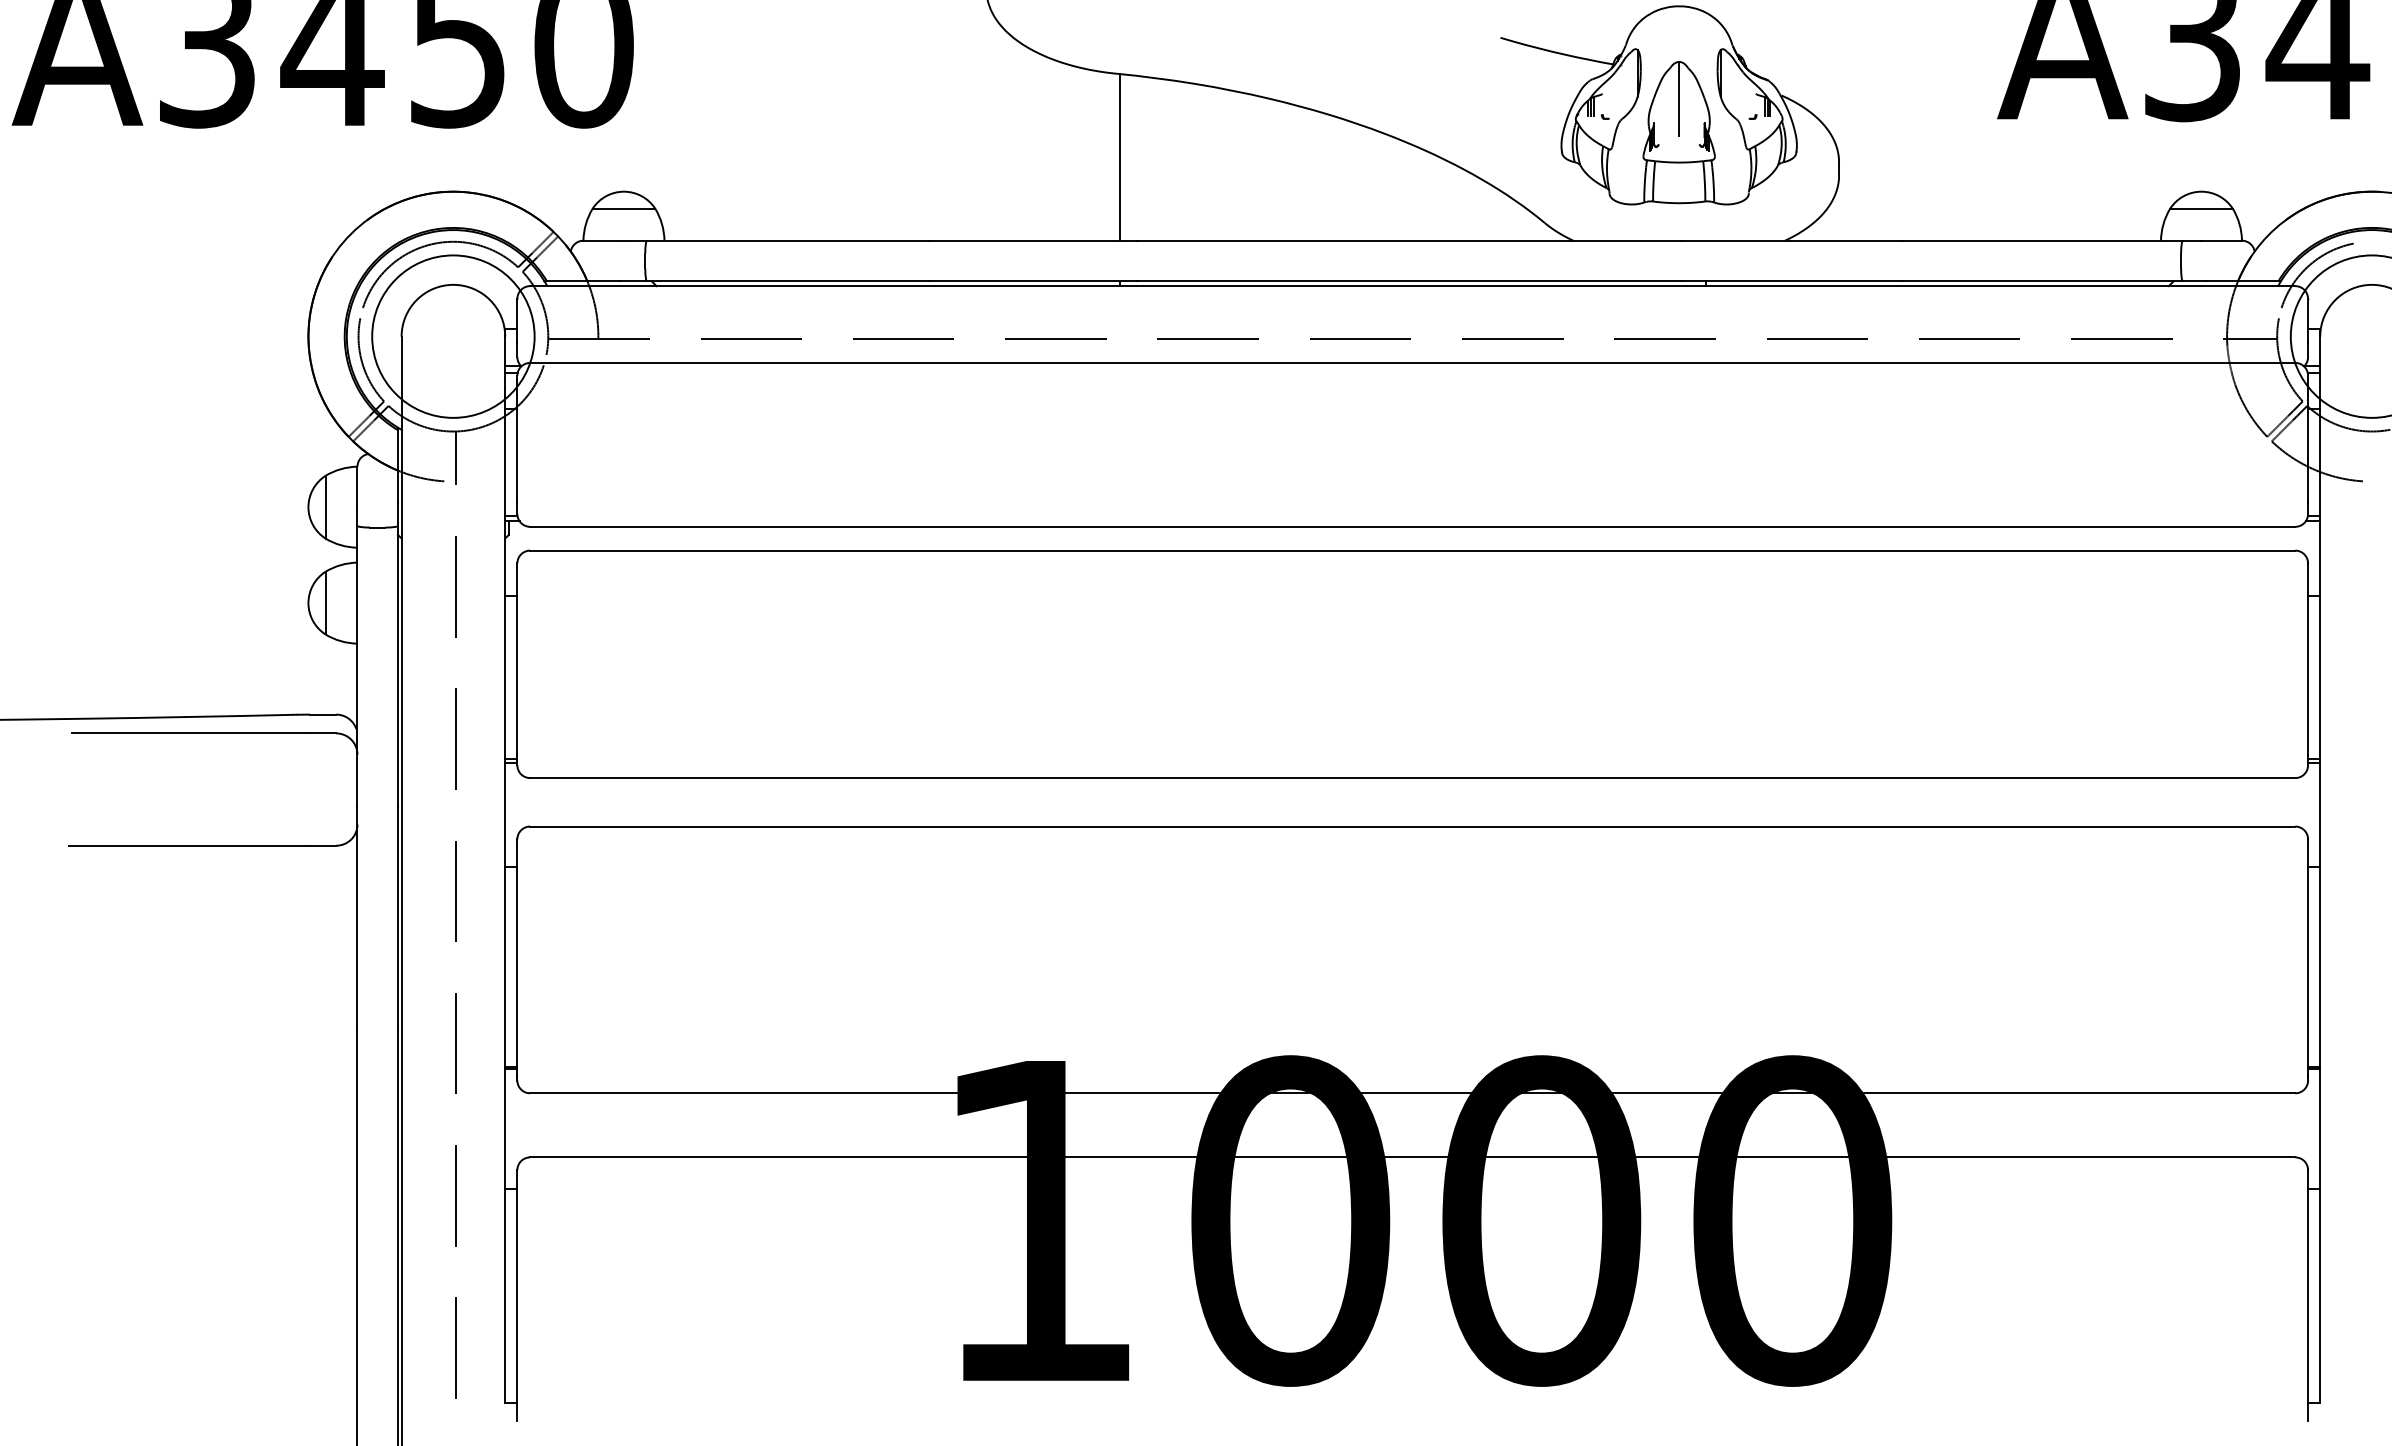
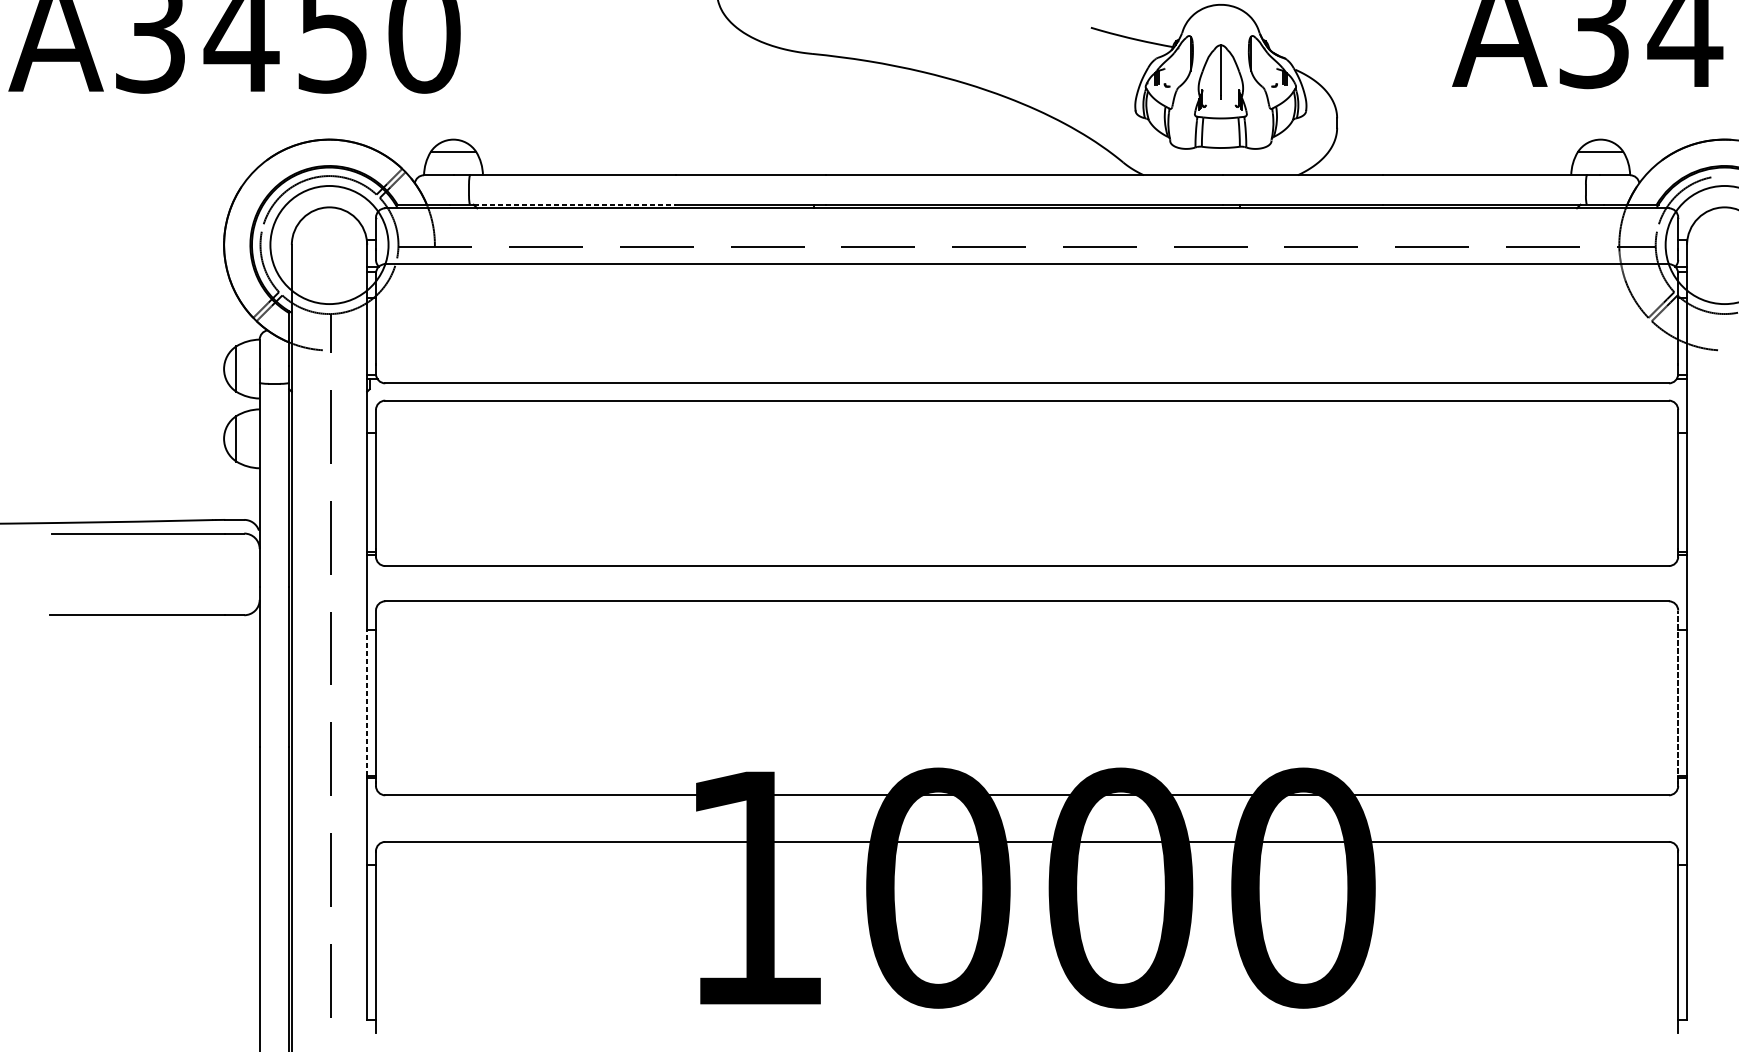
line: (1119, 157) -> (813, 114), removed
line: (791, 281) -> (575, 204), solid -> dashed
line: (2308, 956) -> (1678, 695), solid -> dashed
line: (505, 966) -> (367, 703), solid -> dashed

